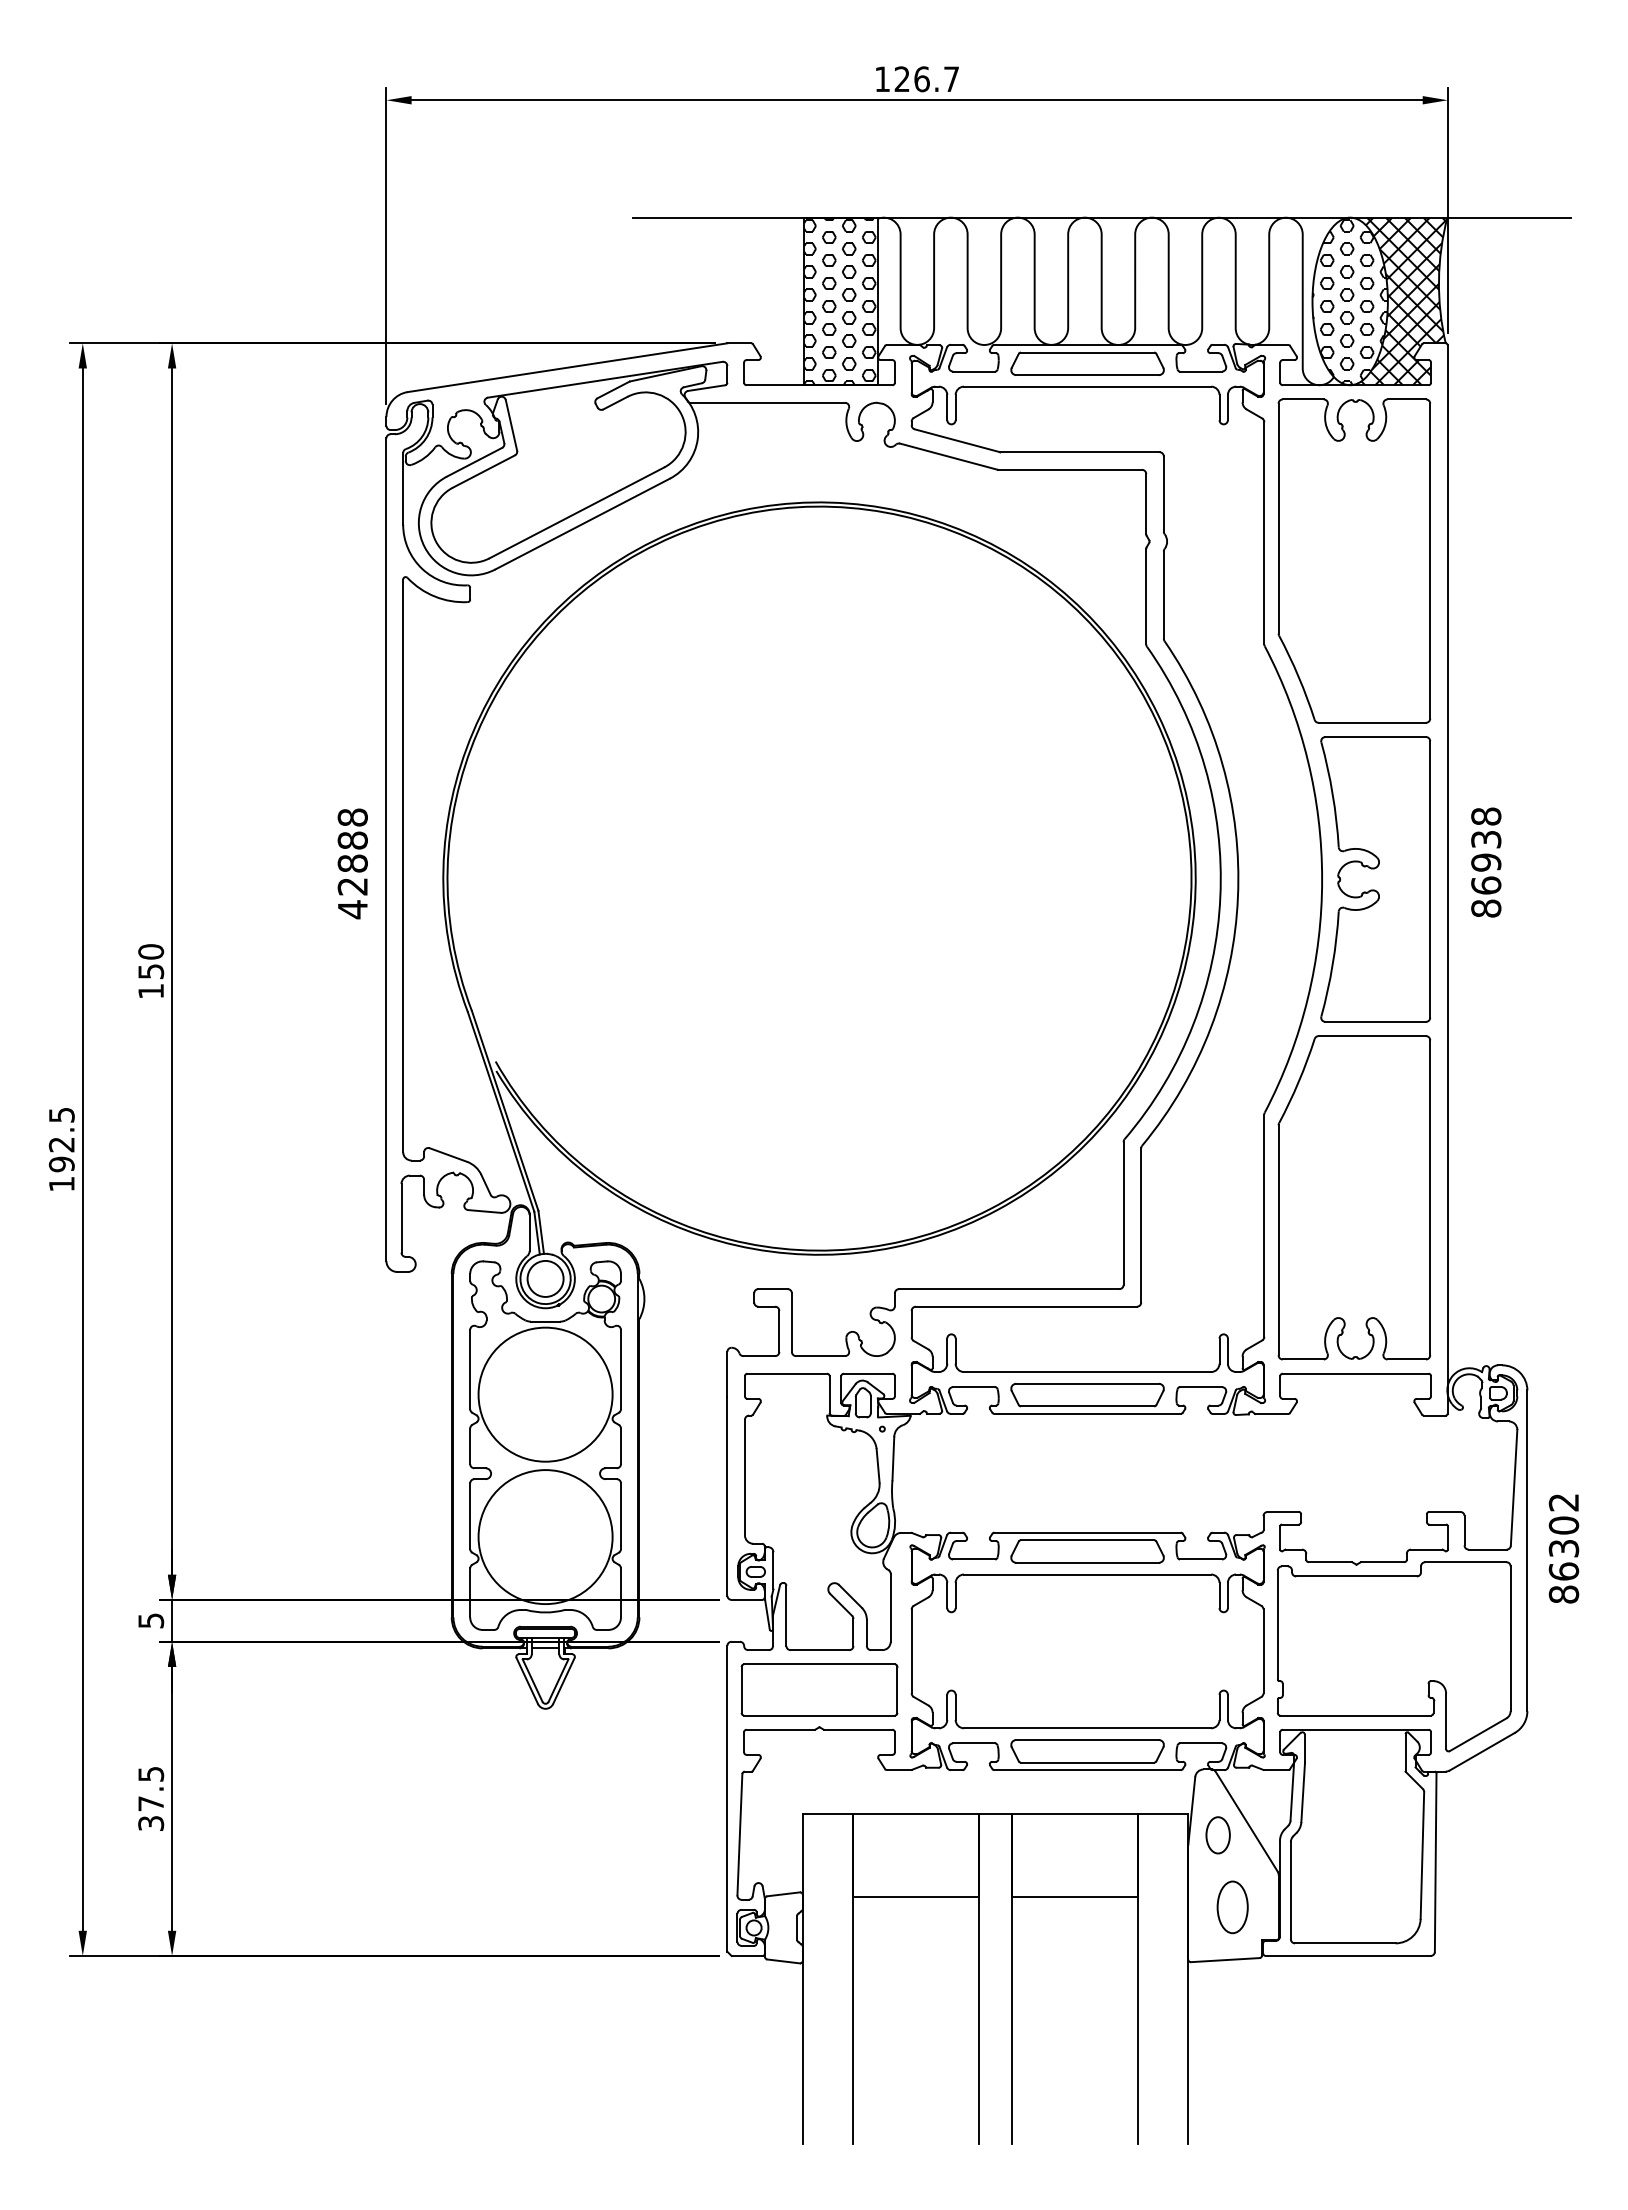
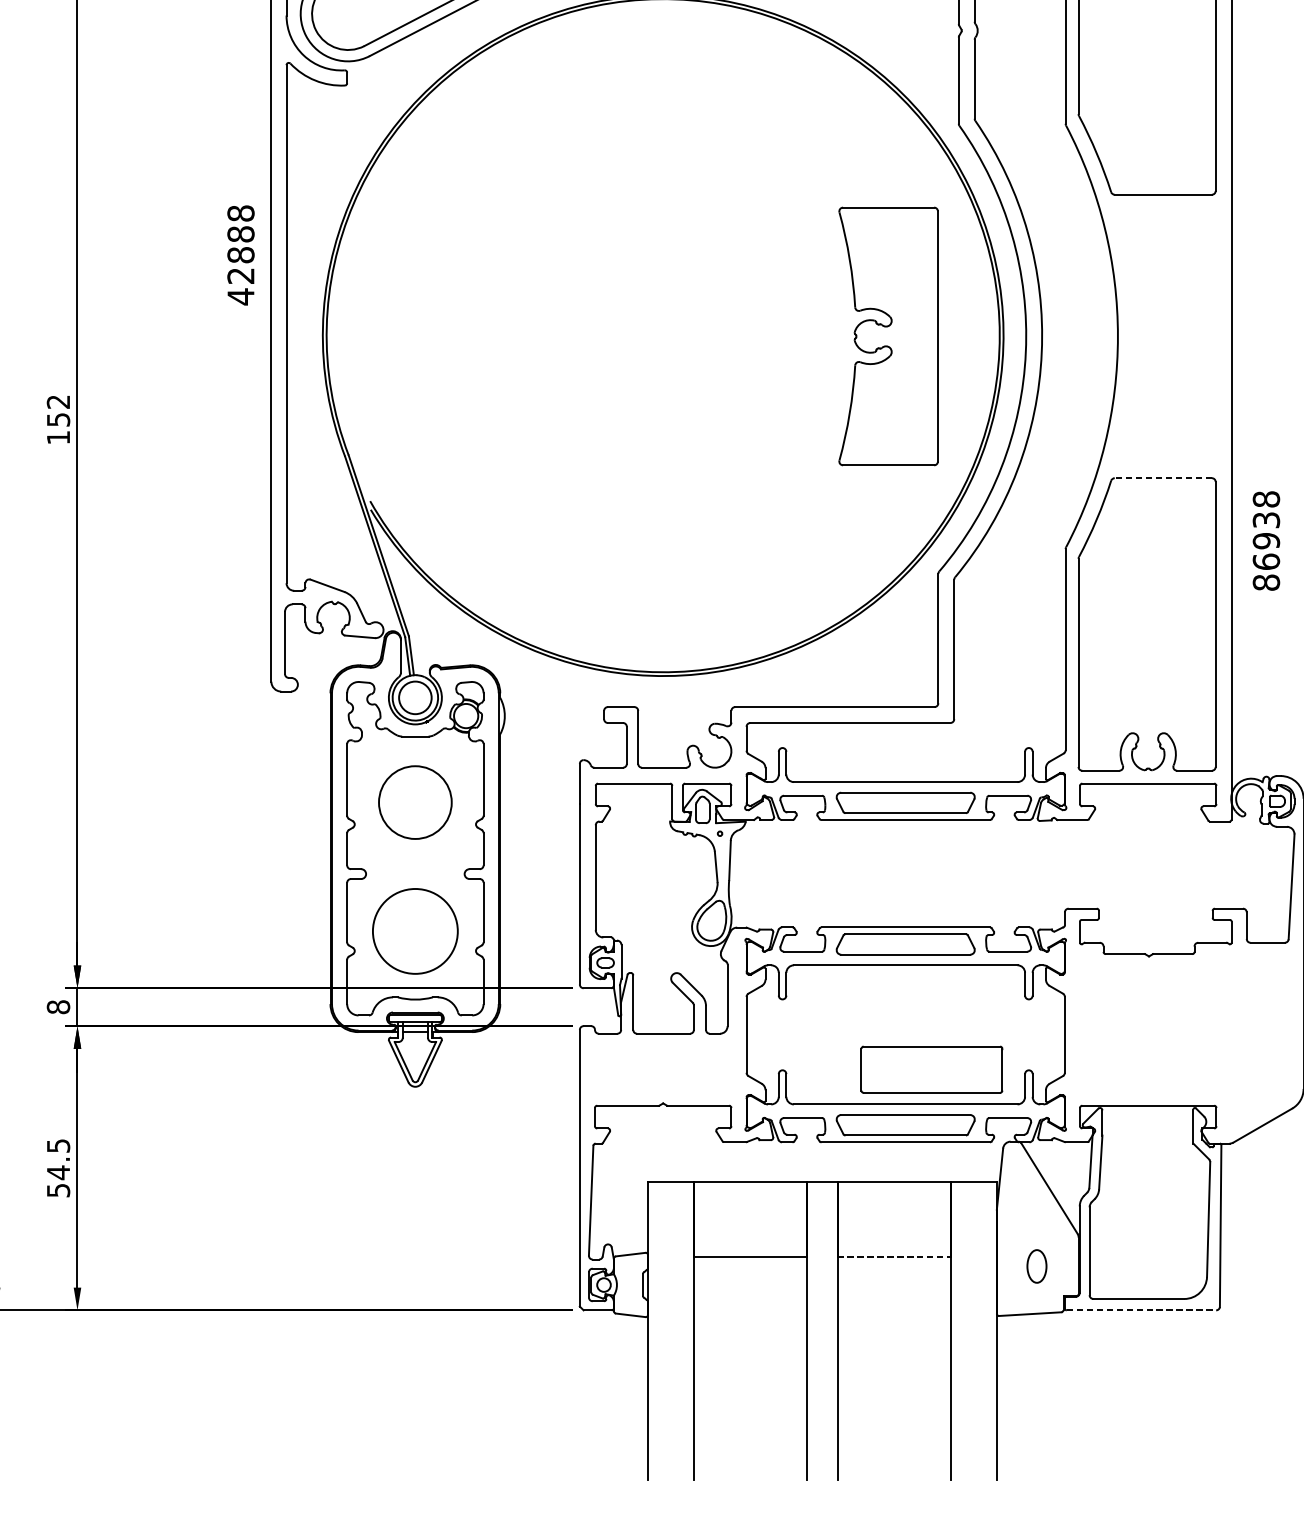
text: (1486, 862) -> (1266, 540), moved
text: (352, 863) -> (240, 255), moved
part: (1375, 879) -> (888, 336), moved
text: (151, 951) -> (58, 401), 150 -> 152
line: (1372, 1036) -> (1163, 478), solid -> dashed
circle: (545, 1394) -> (415, 802), size x0.6
circle: (545, 1537) -> (415, 931), size x0.7
text: (151, 1620) -> (58, 1006), 5 -> 8
part: (1393, 1656) -> (1182, 1039), removed
part: (819, 1689) -> (931, 1069), moved
text: (150, 1812) -> (57, 1180), 37.5 -> 54.5
part: (1217, 1835) -> (1023, 1201), removed
line: (1075, 1897) -> (894, 1257), solid -> dashed
part: (1232, 1907) -> (1036, 1266), size x0.7
line: (1348, 1955) -> (1141, 1309), solid -> dashed

